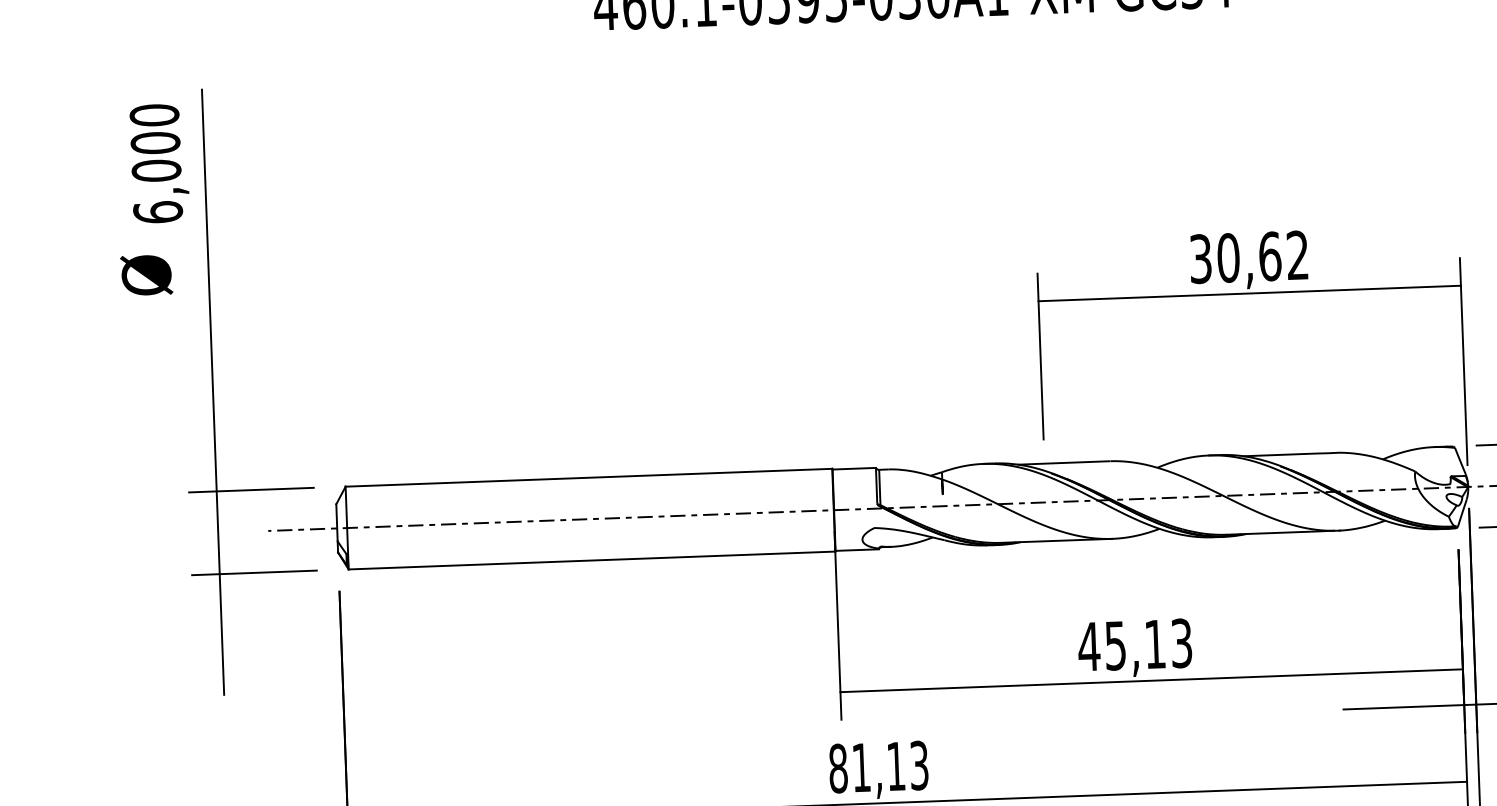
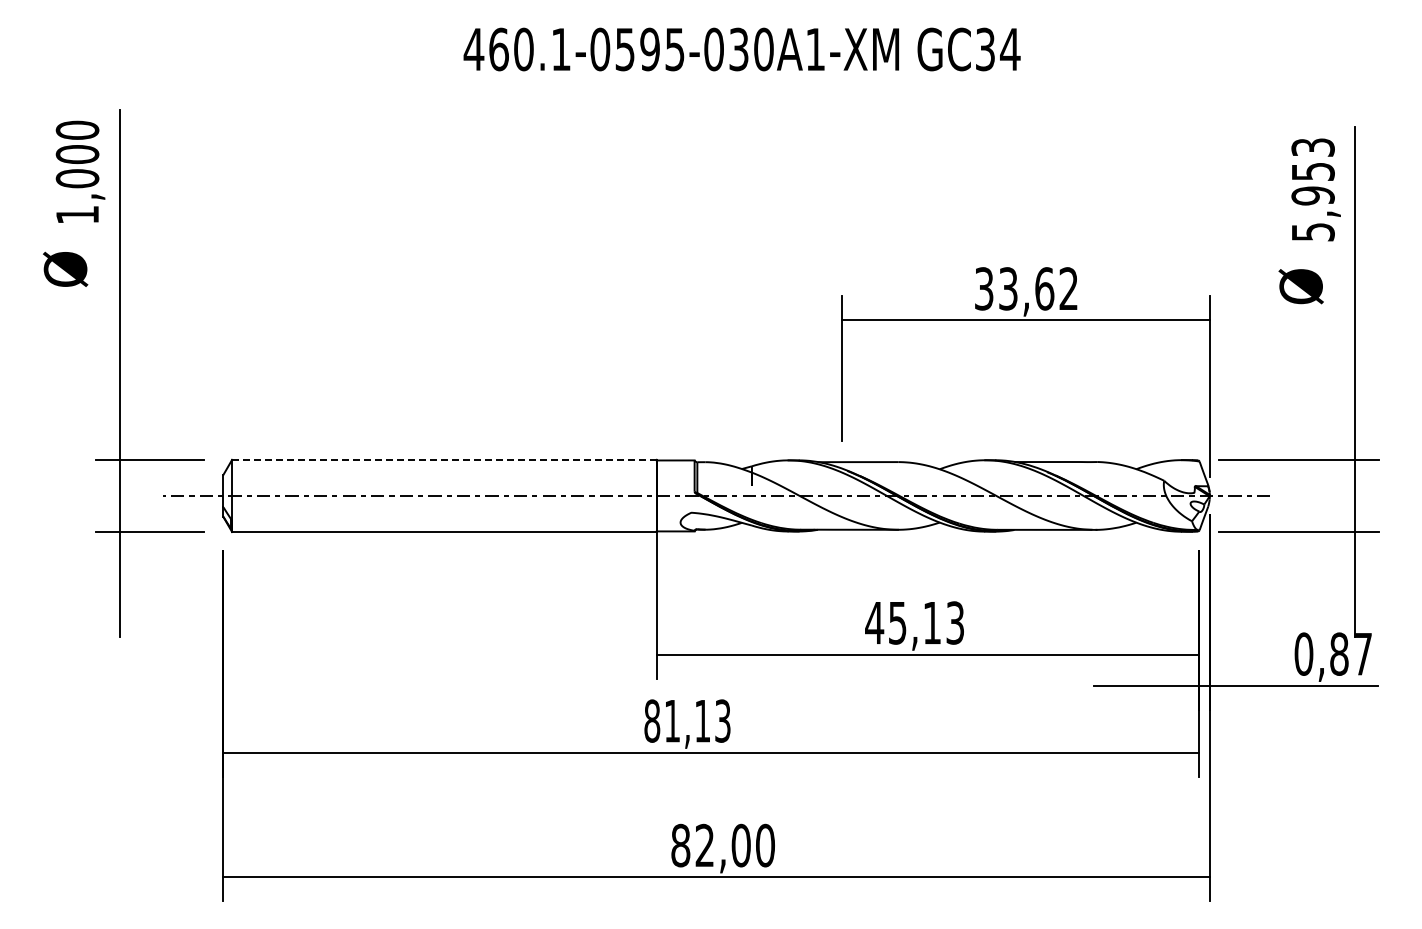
text: (158, 211) -> (77, 214), 6,000 -> 1,000
text: (1228, 257) -> (1008, 288), 30,62 -> 33,62
line: (587, 477) -> (443, 459), solid -> dashed

